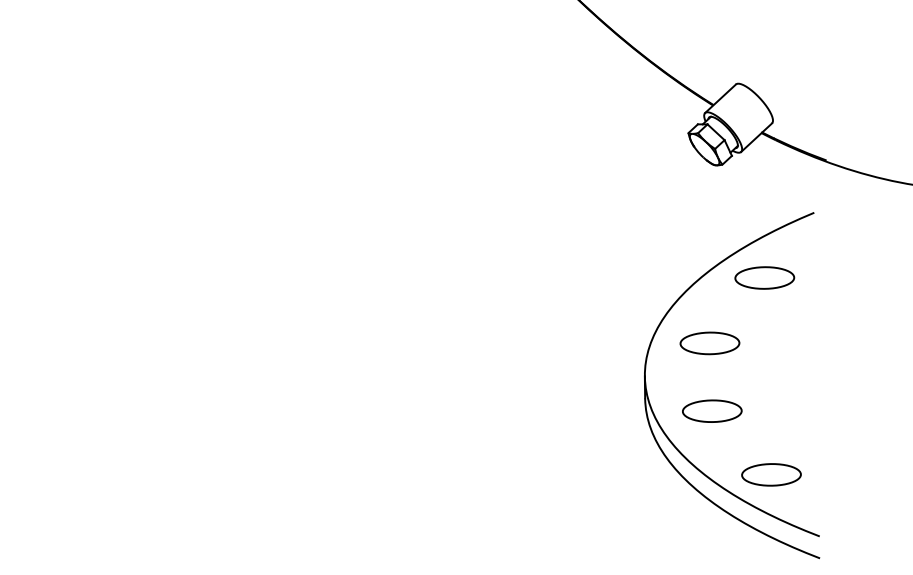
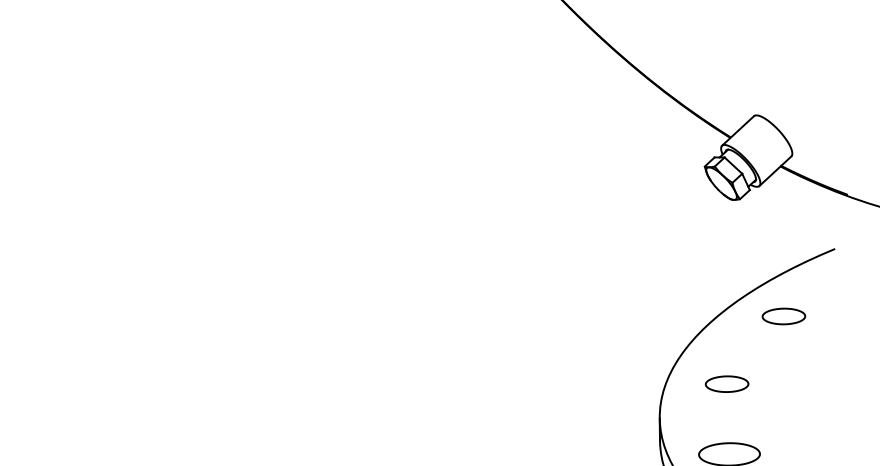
part: (764, 277) -> (783, 315), size x0.7
part: (709, 343) -> (726, 384), size x0.7

